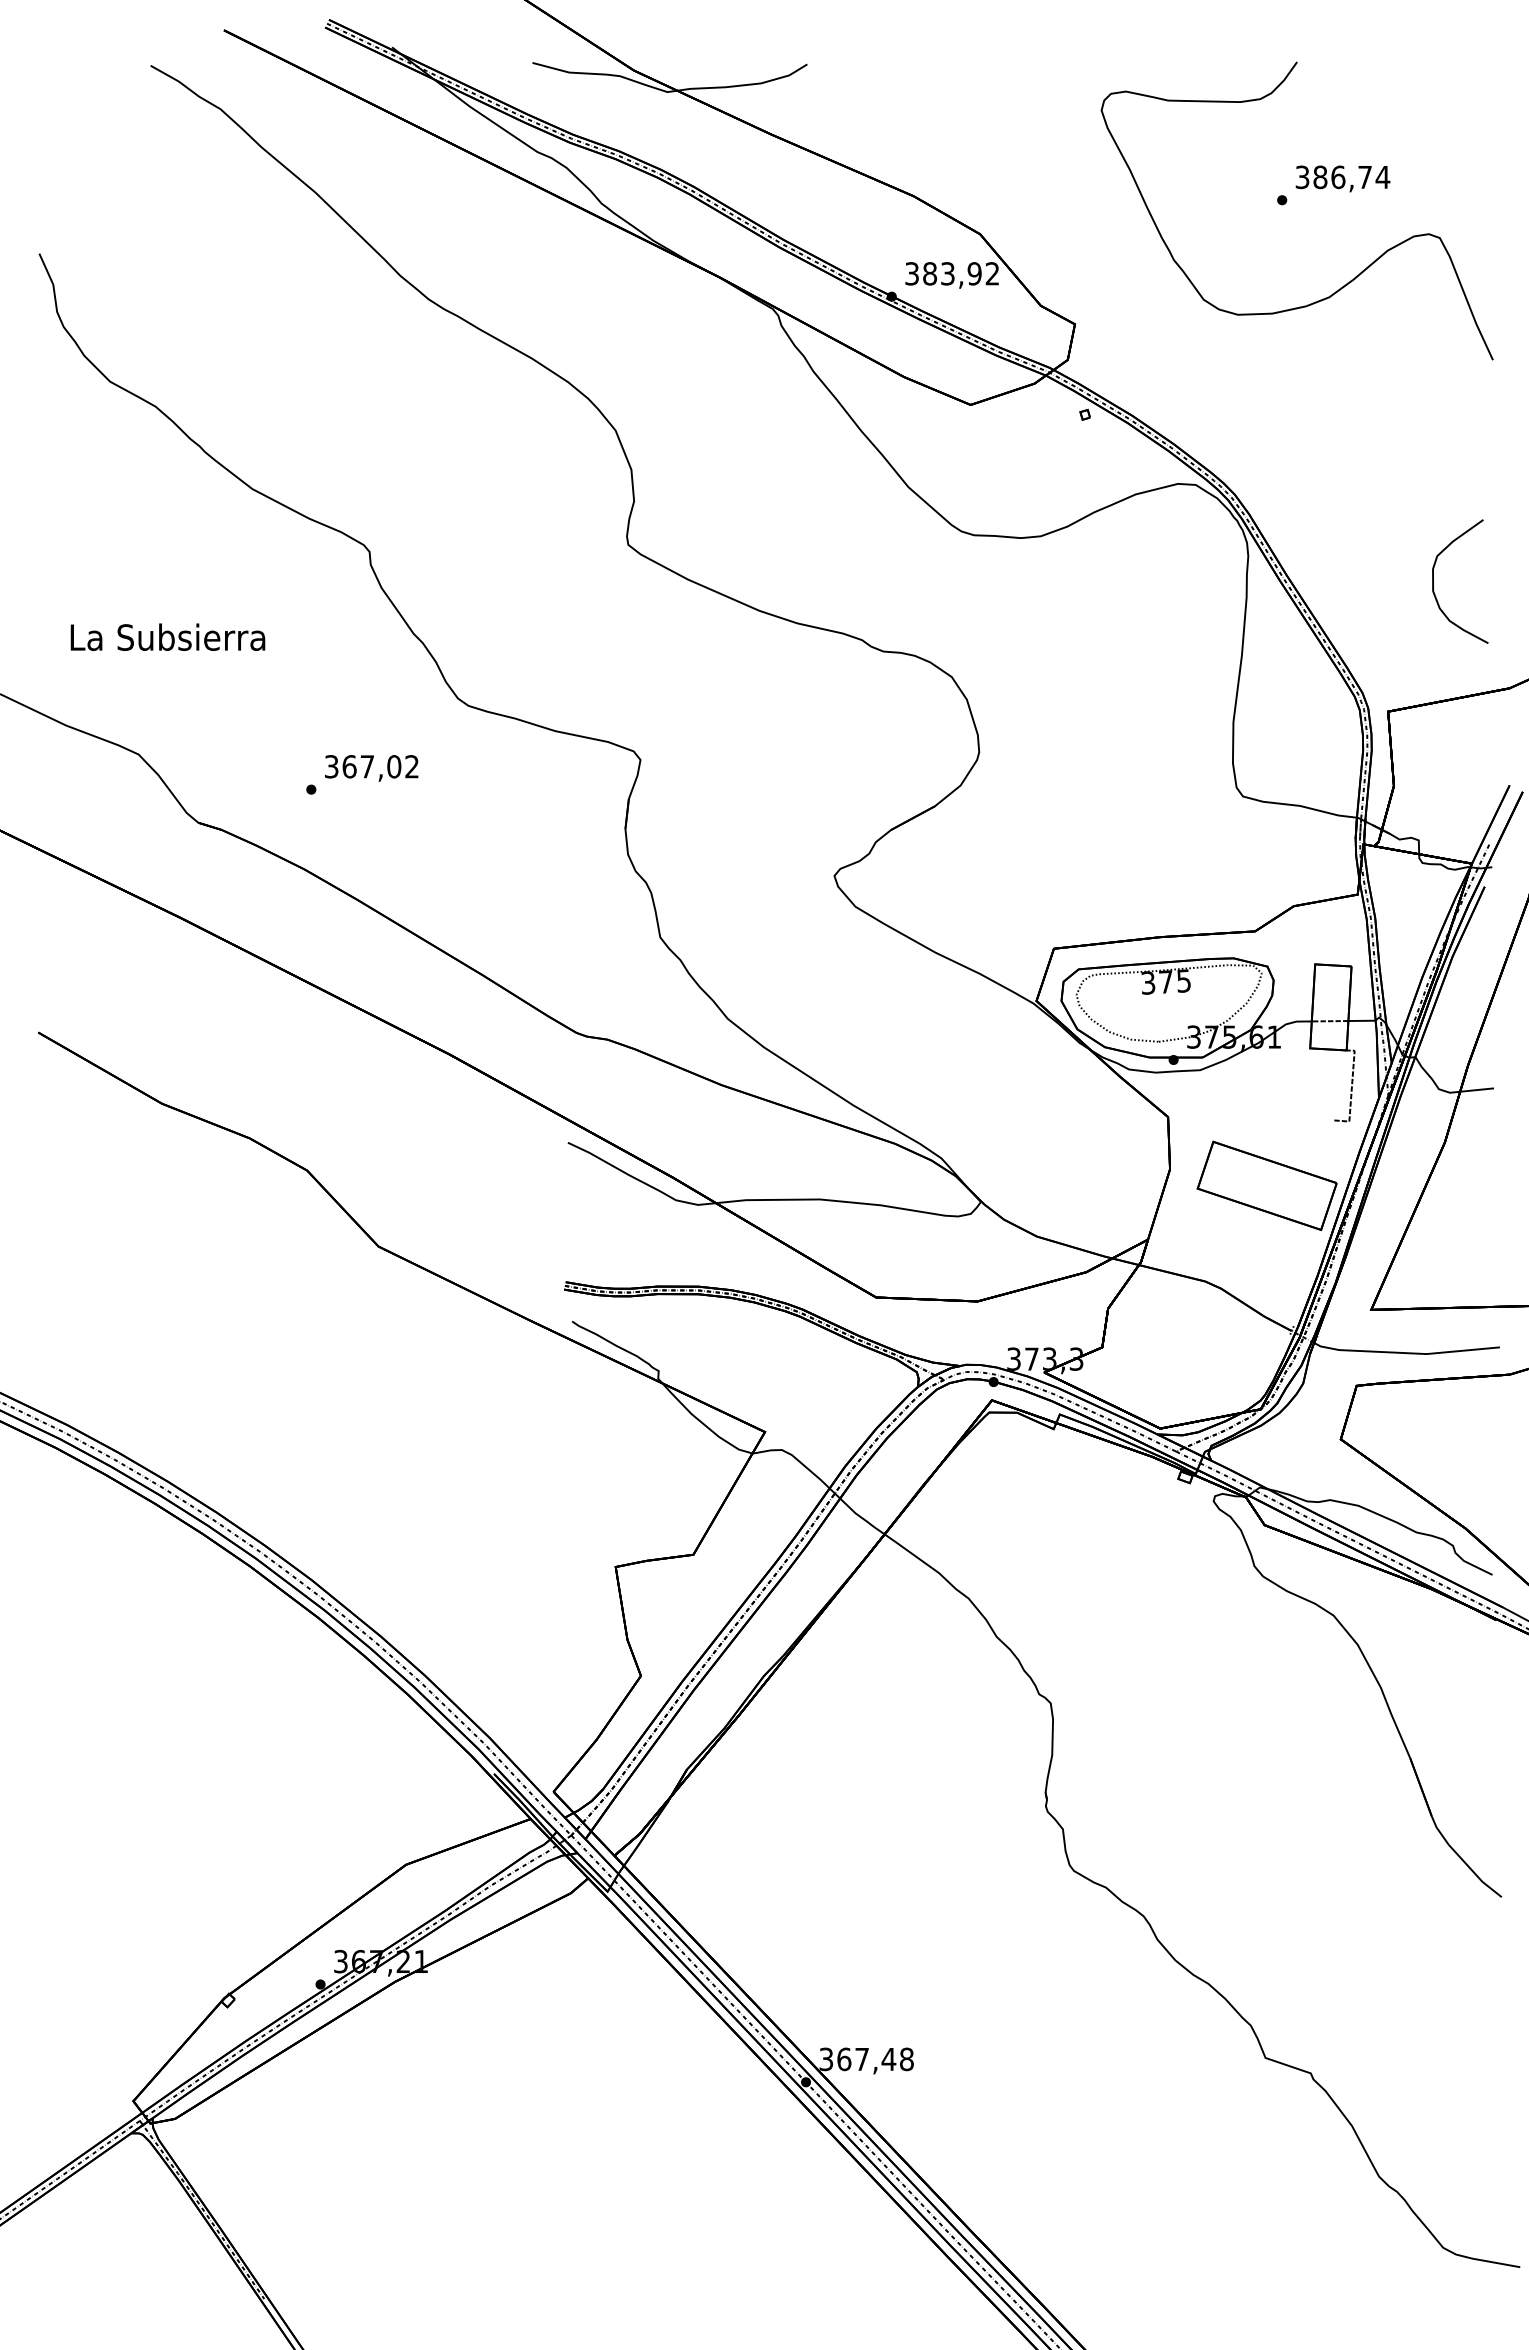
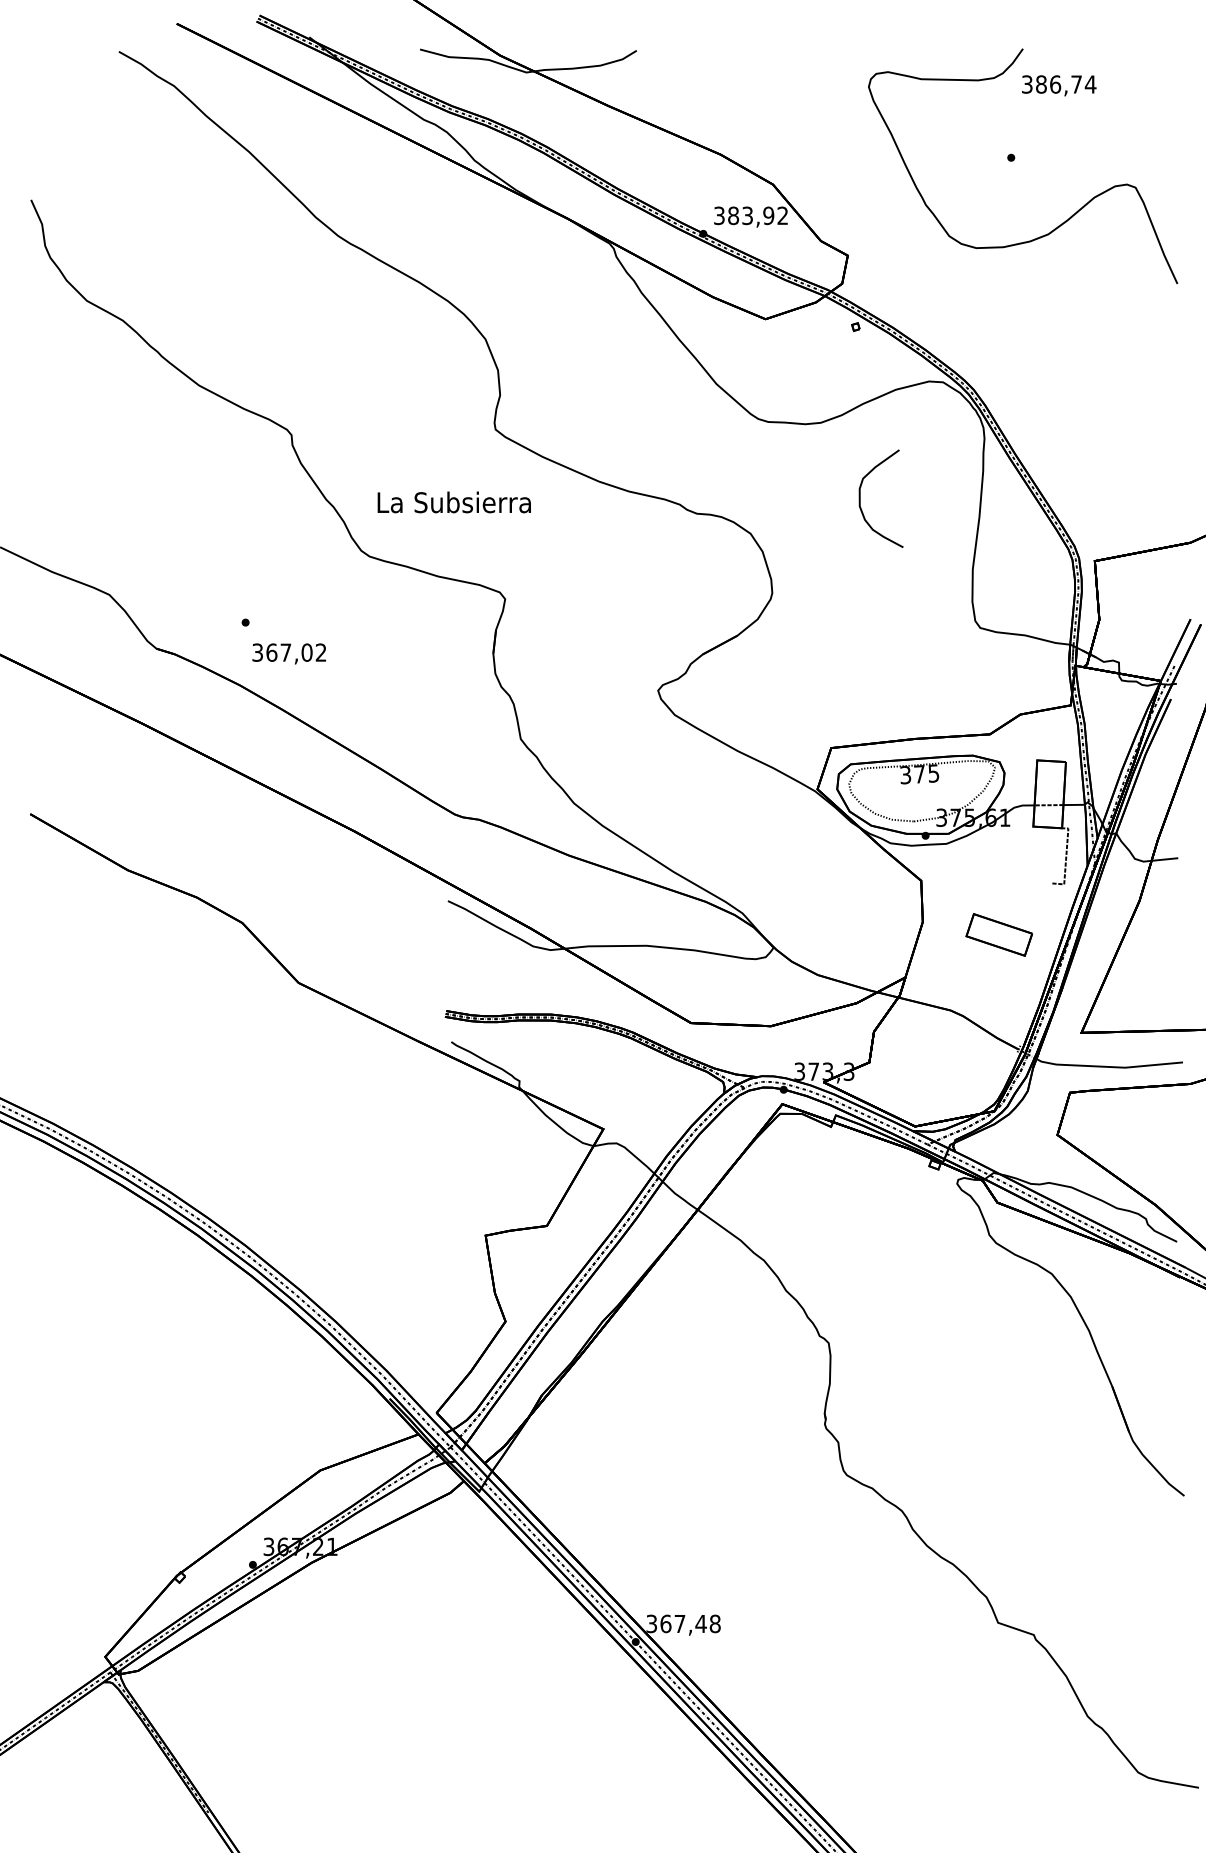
text: (1342, 178) -> (1058, 85), moved
curve: (1433, 581) -> (860, 498), moved
text: (167, 636) -> (453, 501), moved
text: (371, 768) -> (289, 654), moved
part: (1266, 1185) -> (998, 934), size x0.6

